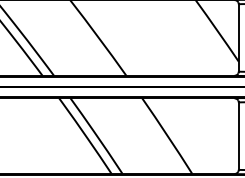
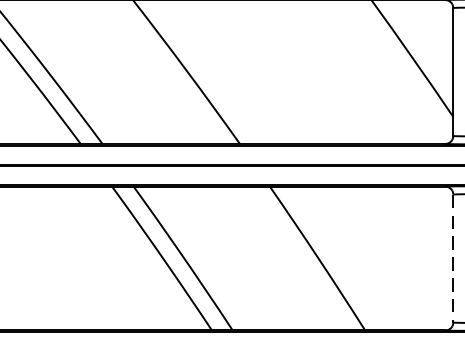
line: (238, 136) -> (452, 259), solid -> dashed

